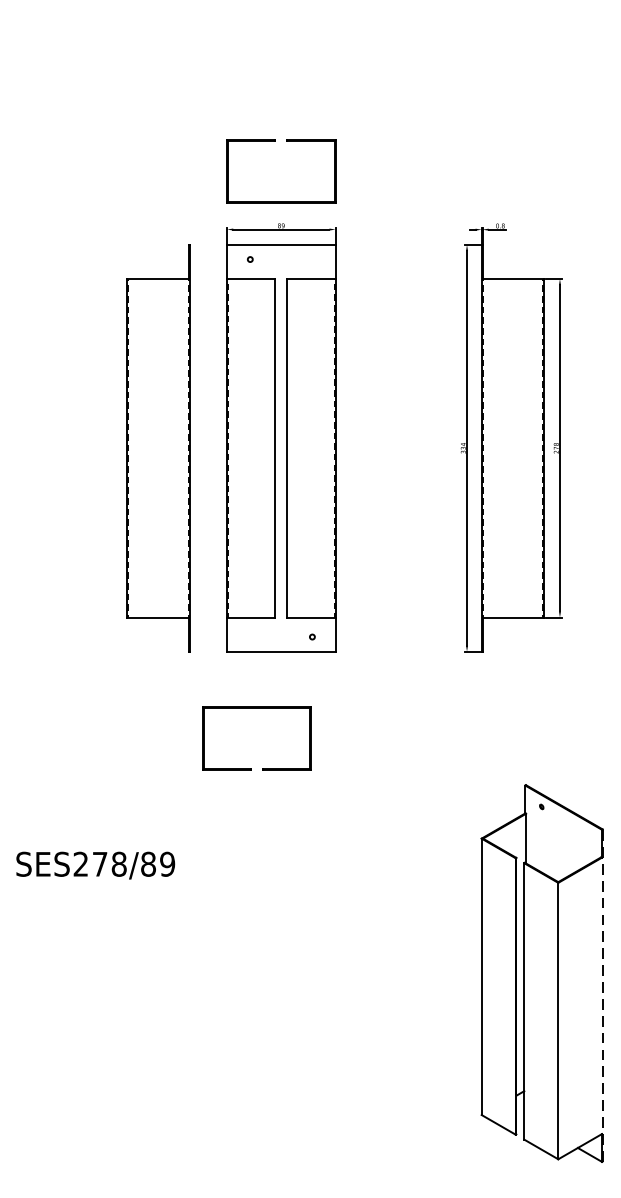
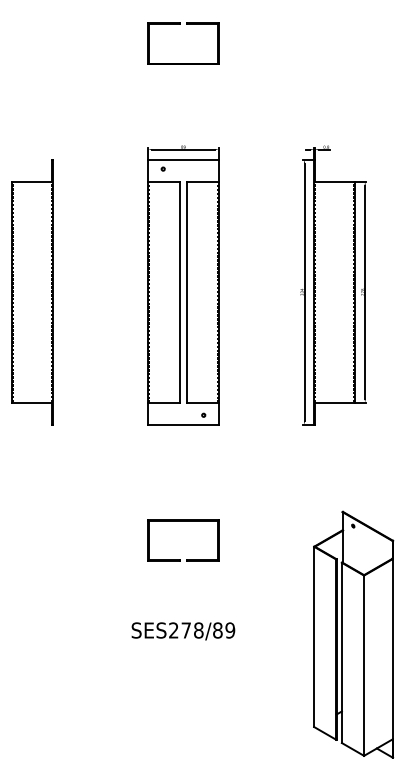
part: (276, 142) -> (180, 24), moved
part: (158, 448) -> (32, 292), moved
part: (256, 709) -> (183, 521), moved
text: (95, 865) -> (183, 631), moved
line: (603, 994) -> (393, 648), dashed -> solid

